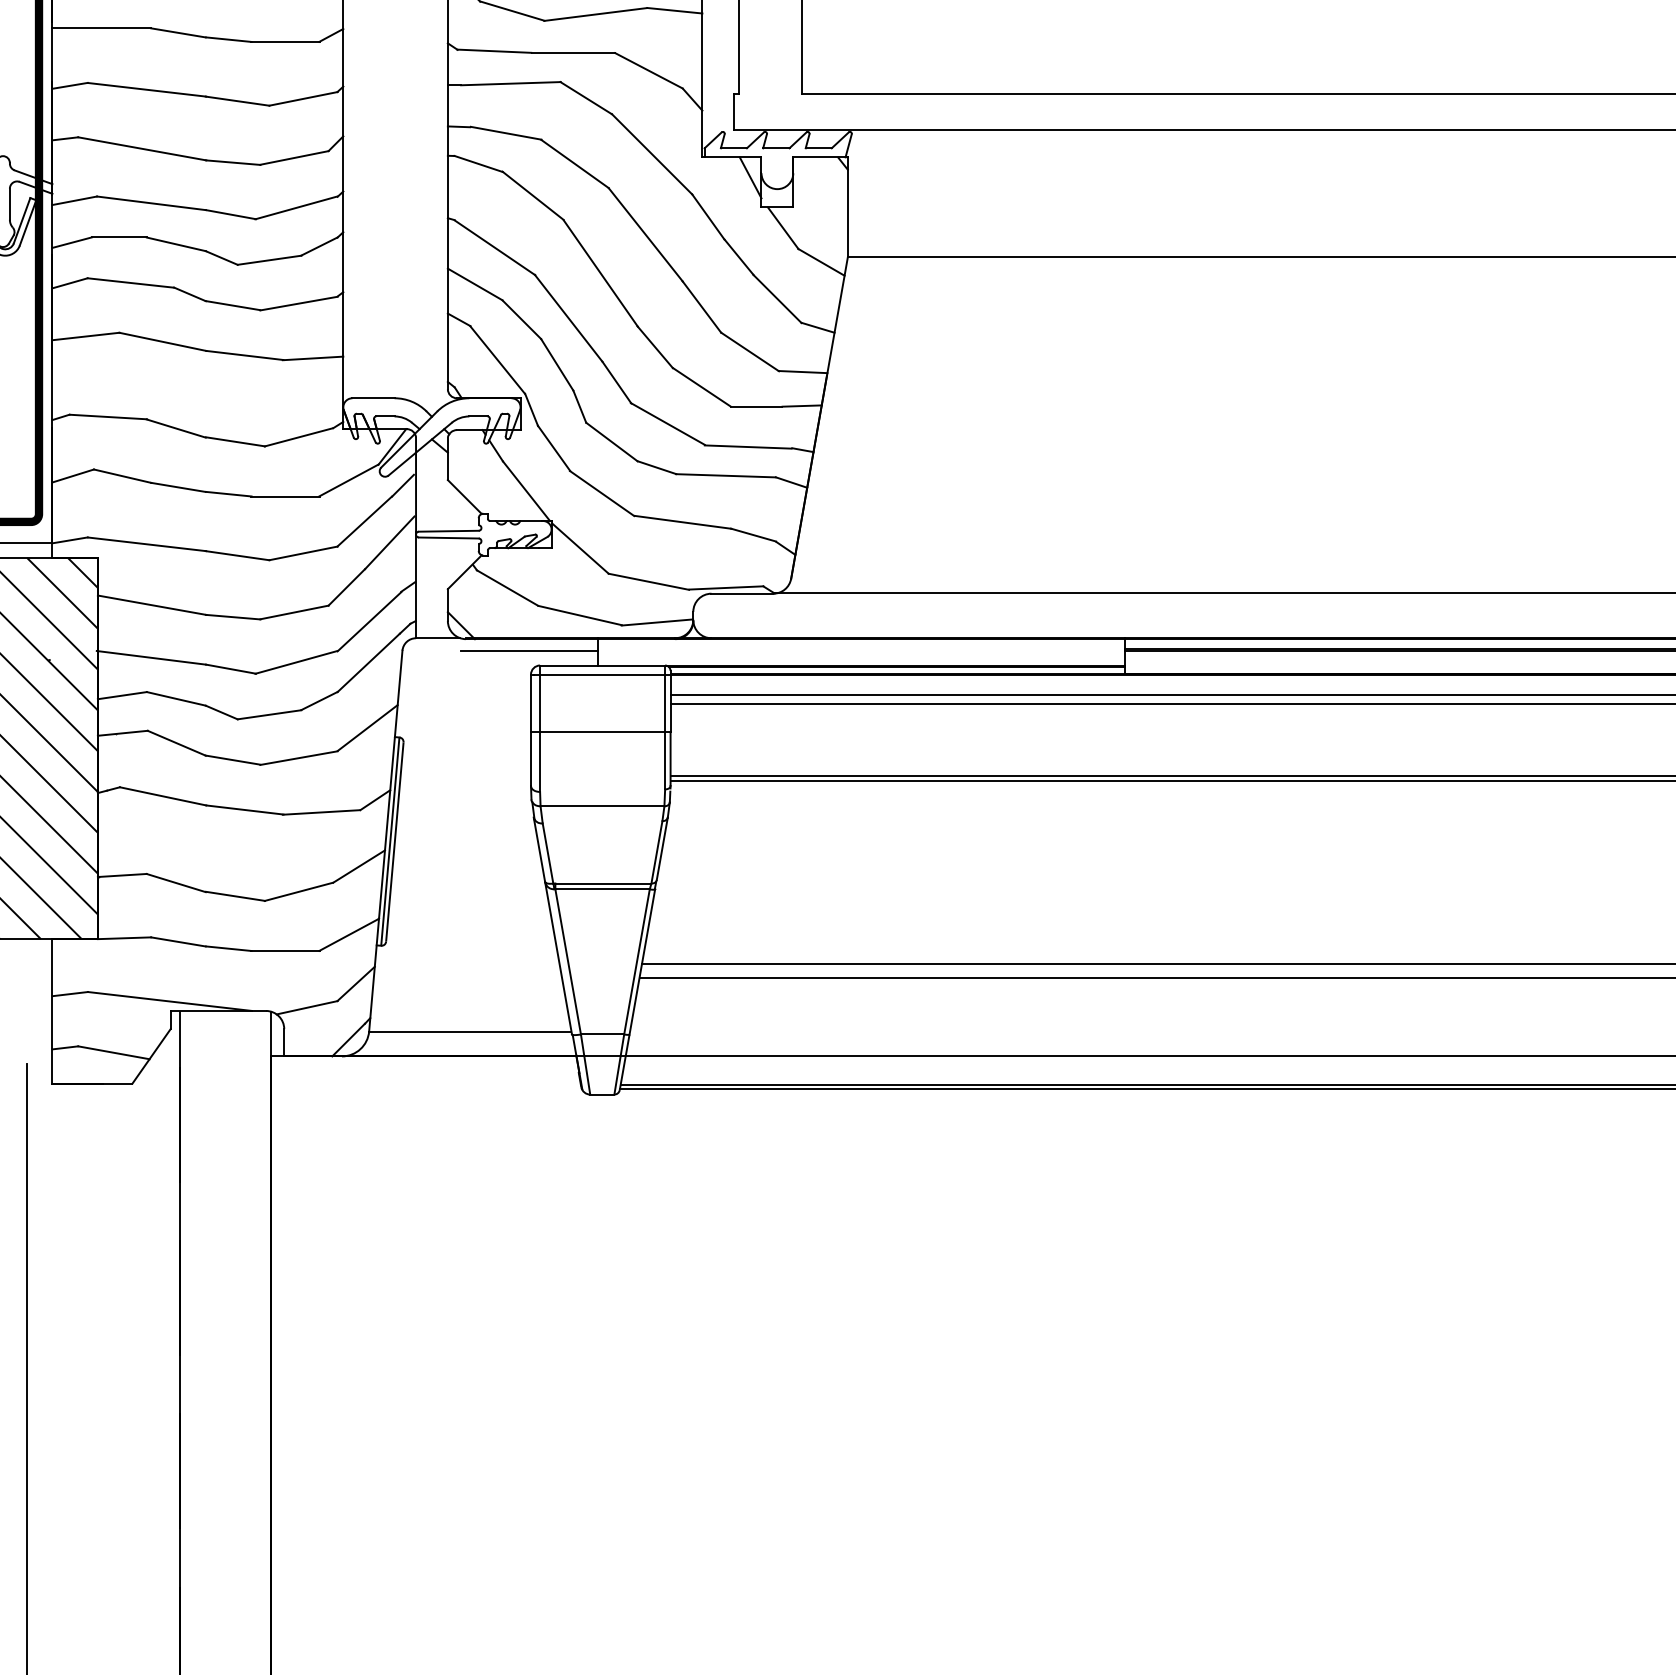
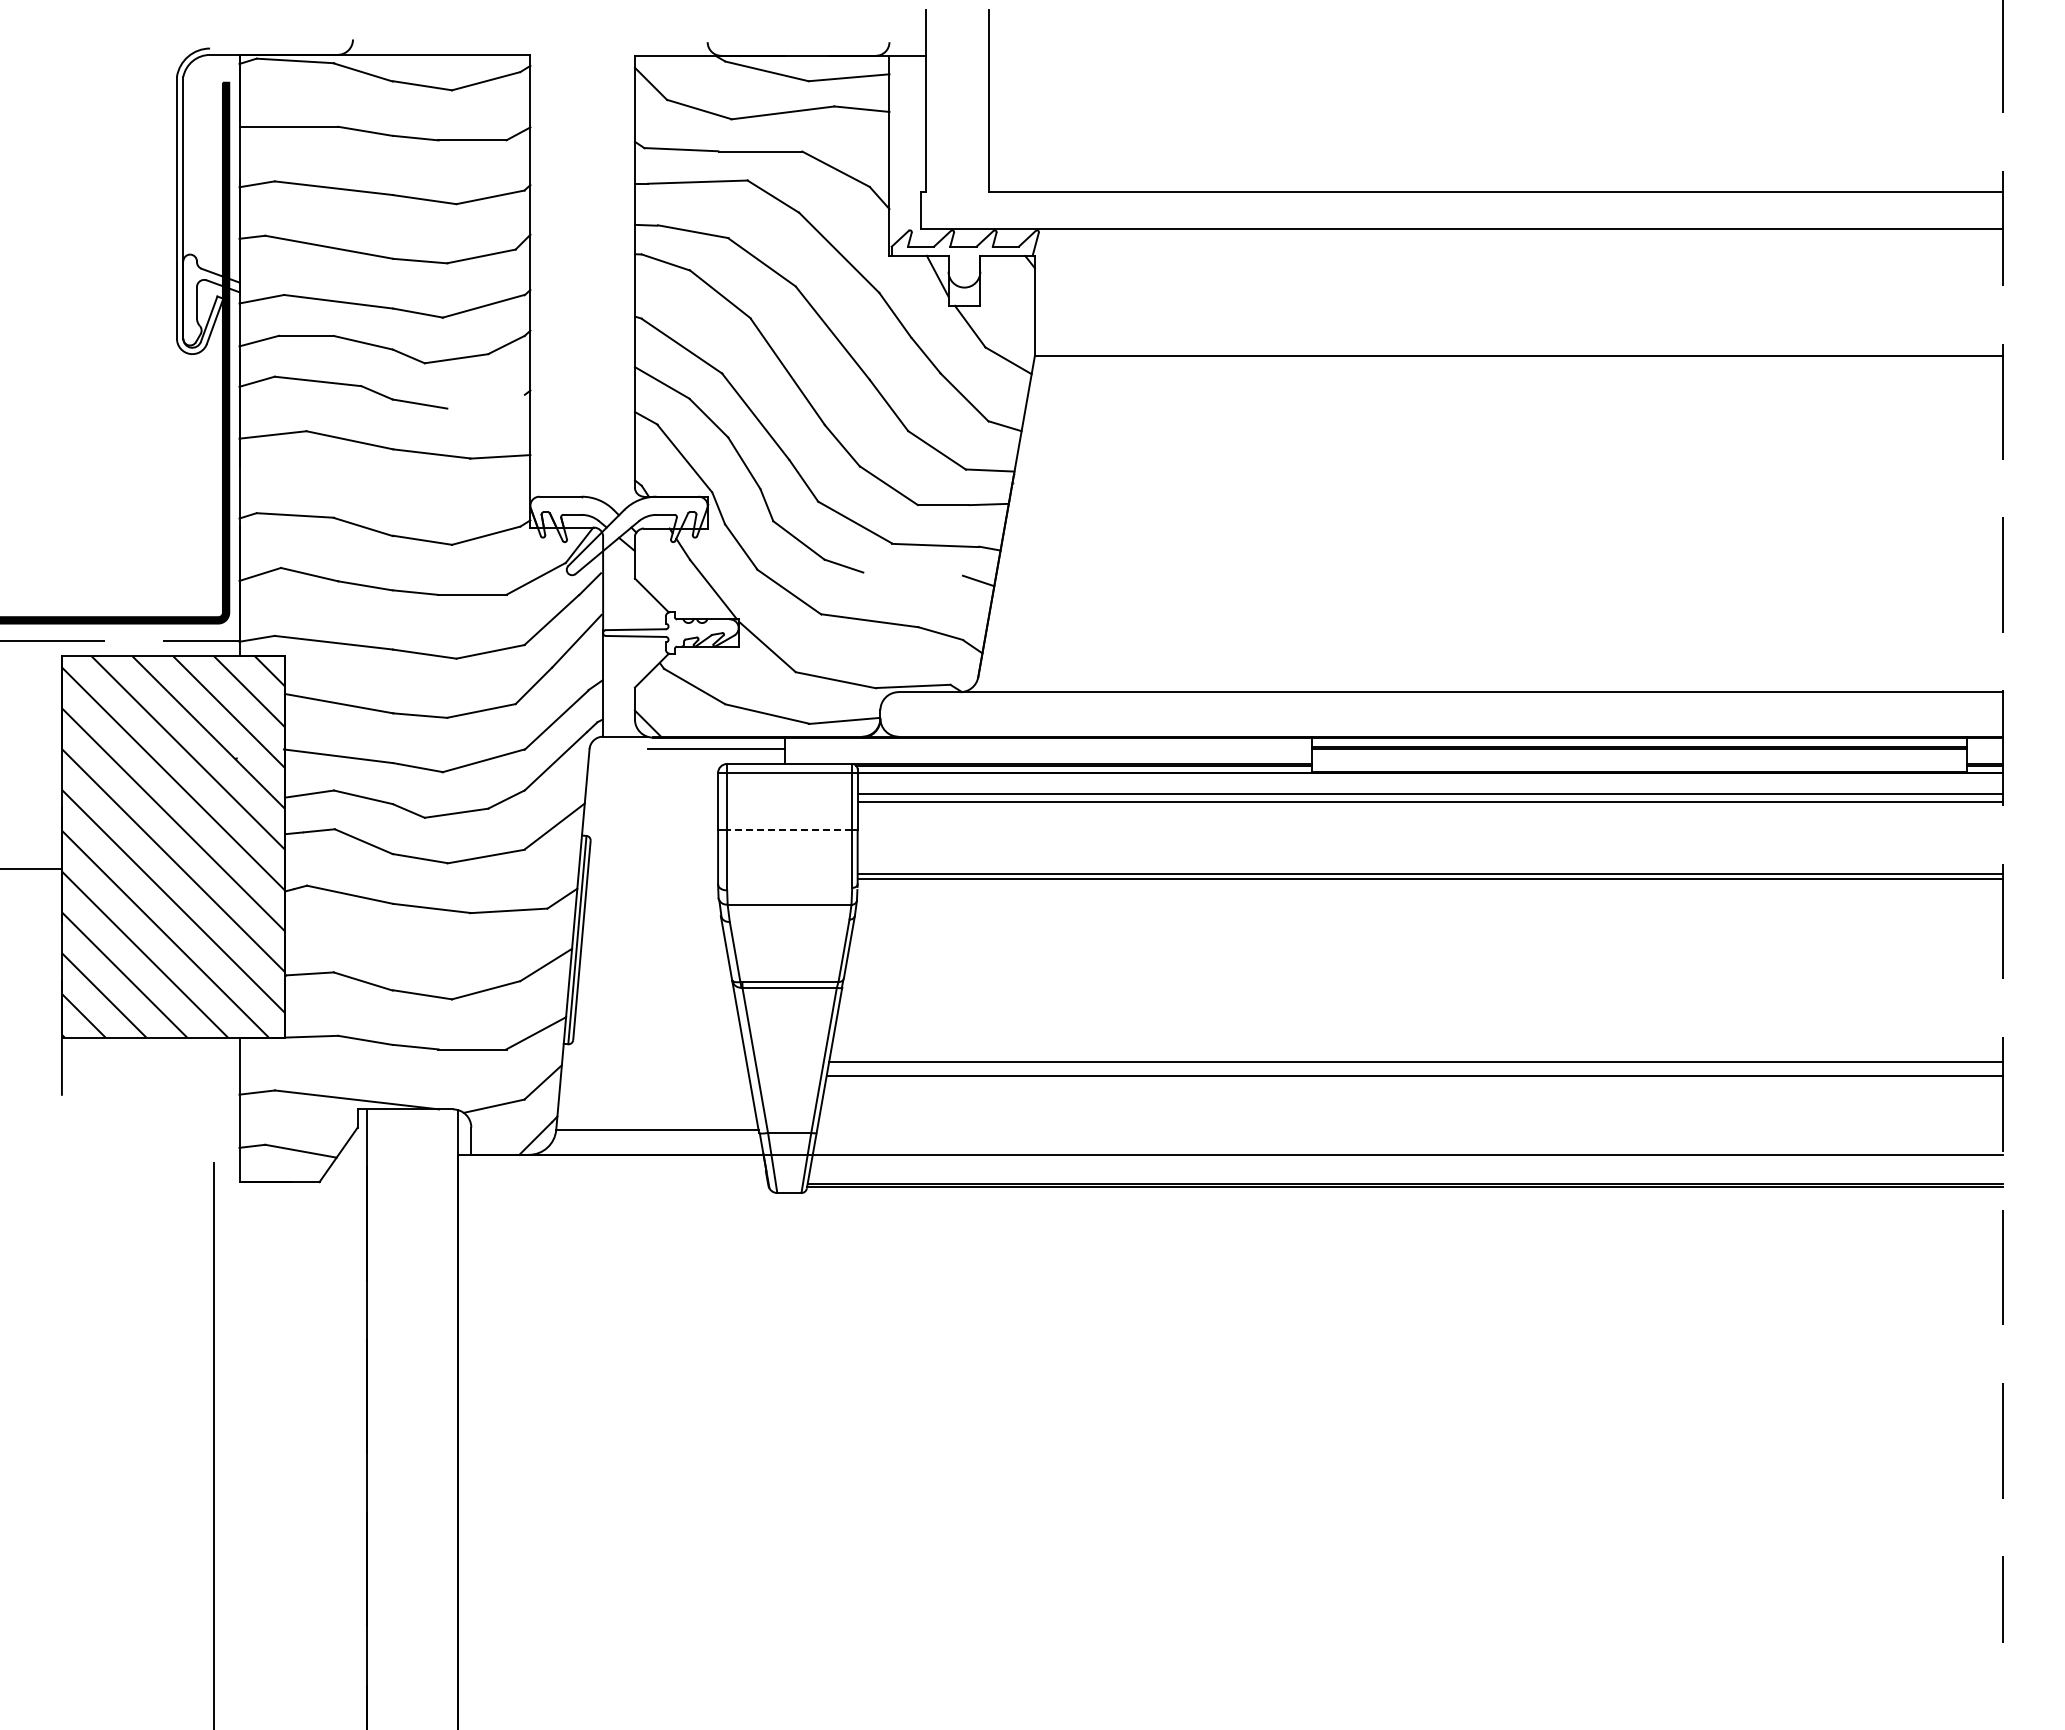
line: (298, 303) -> (485, 401), removed
line: (725, 475) -> (912, 573), removed
line: (602, 732) -> (789, 830), solid -> dashed

